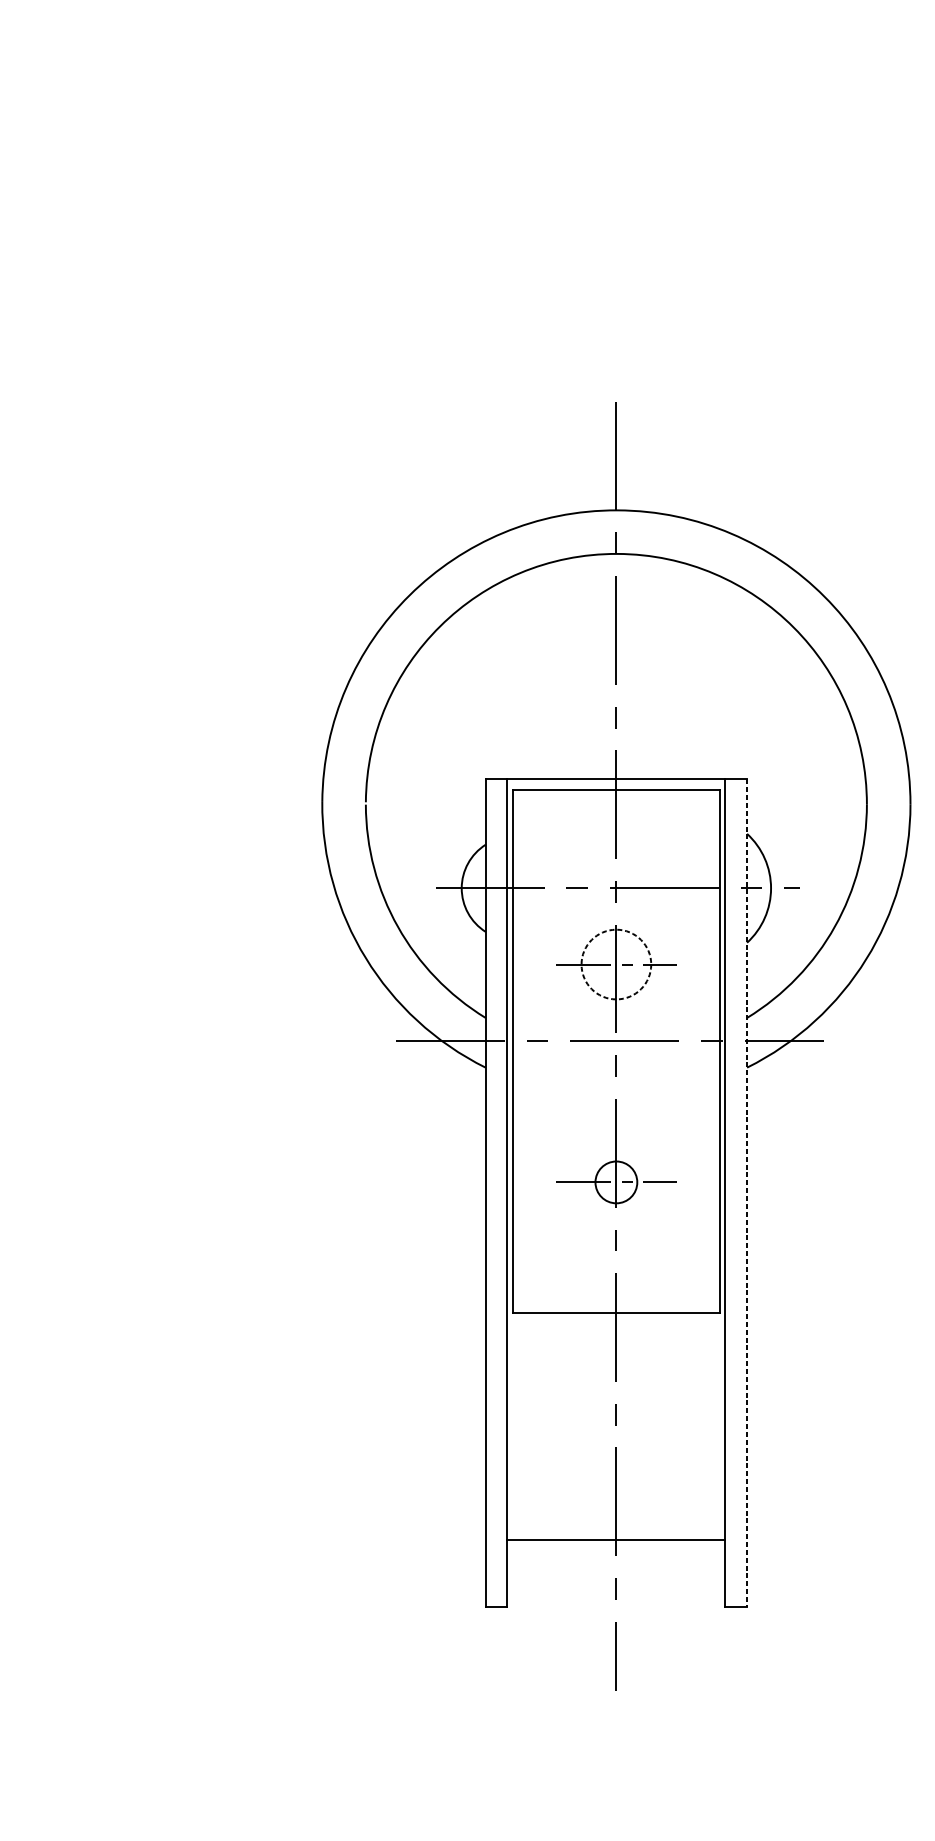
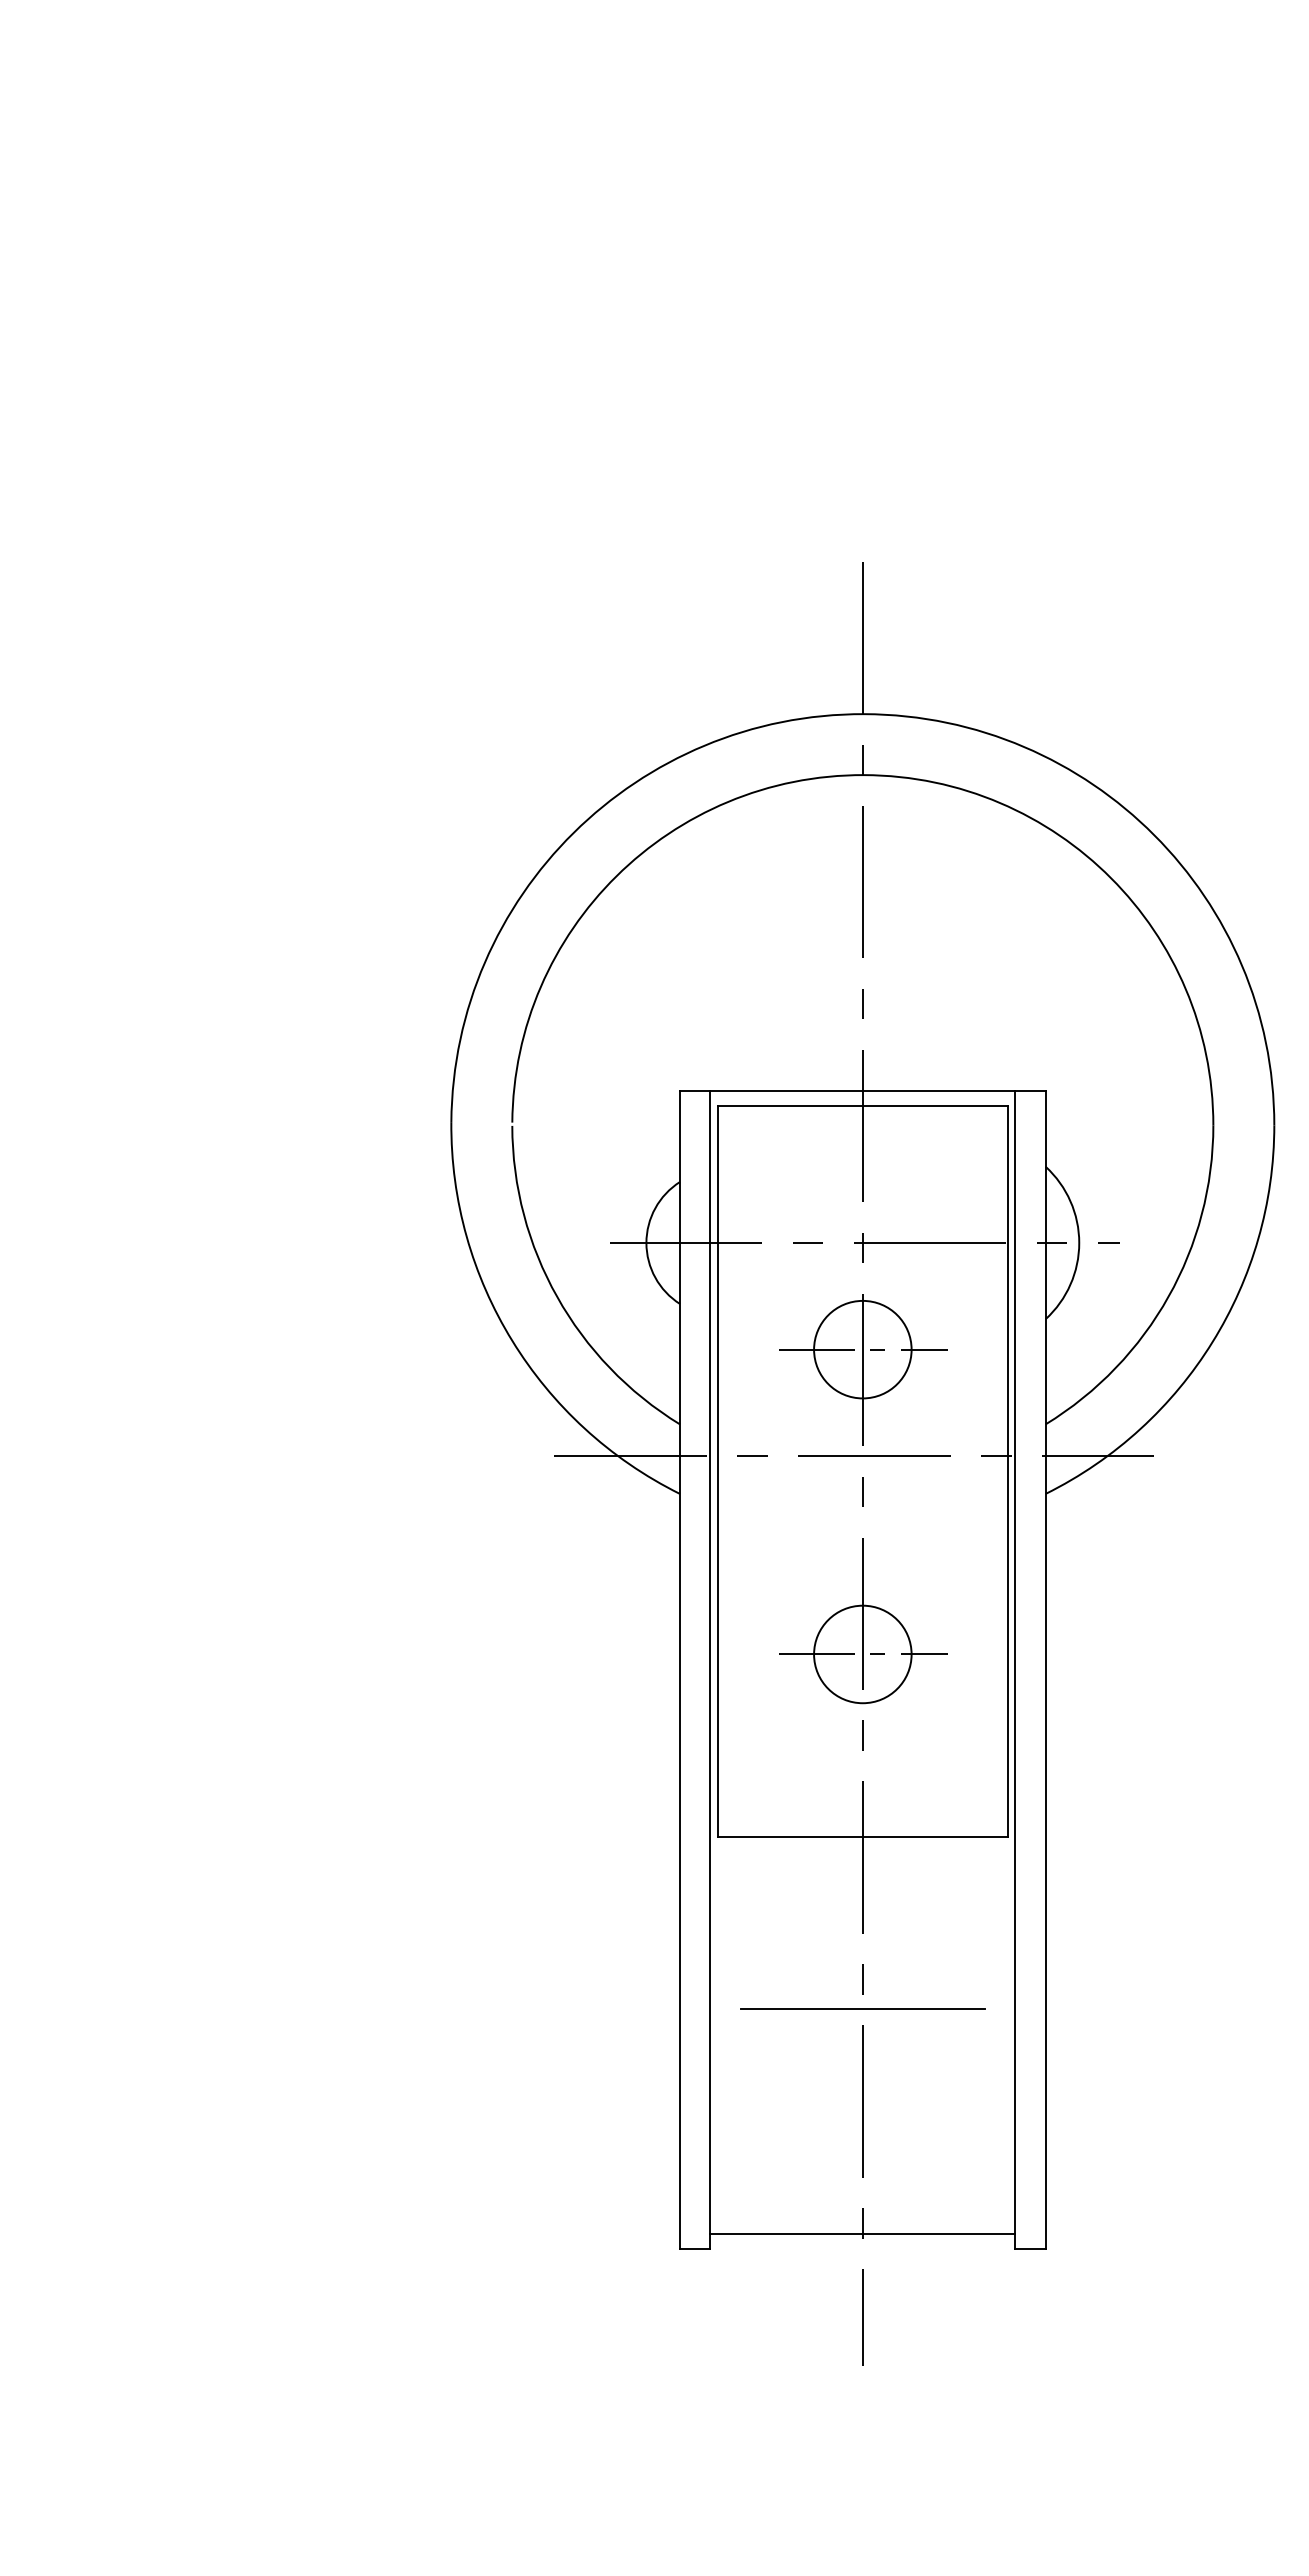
circle: (616, 964) -> (862, 1349), dashed -> solid
circle: (616, 1182) -> (862, 1654), size x1.67
line: (746, 1193) -> (1045, 1670), dashed -> solid
line: (616, 1435) -> (862, 2008), added
line: (616, 1540) -> (862, 2234), moved

